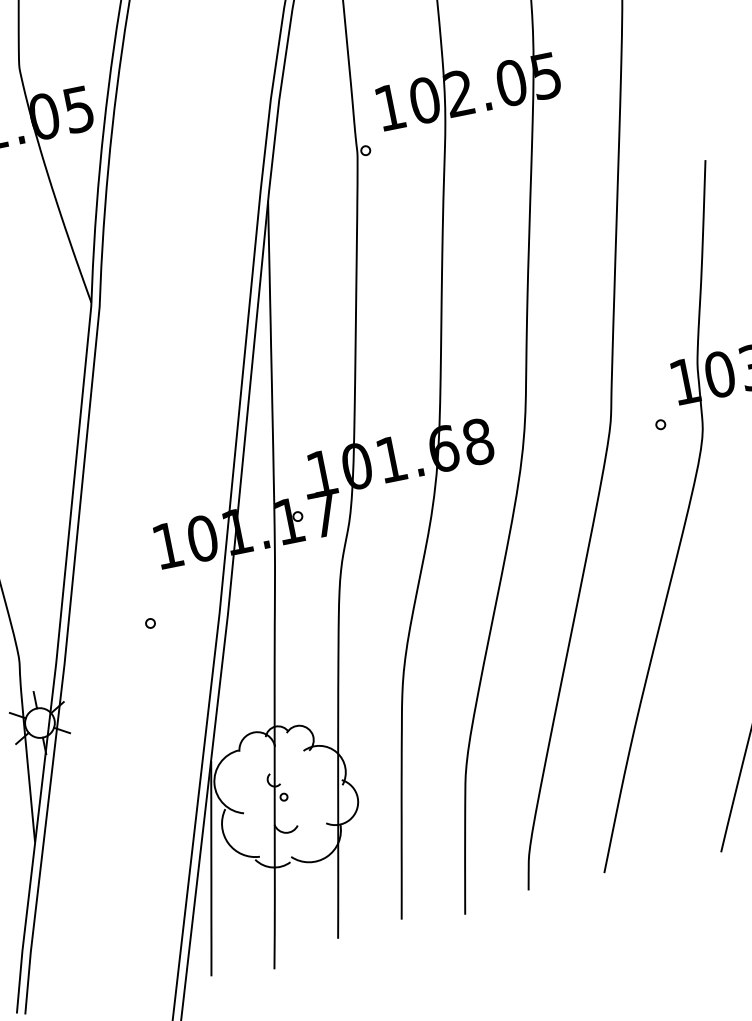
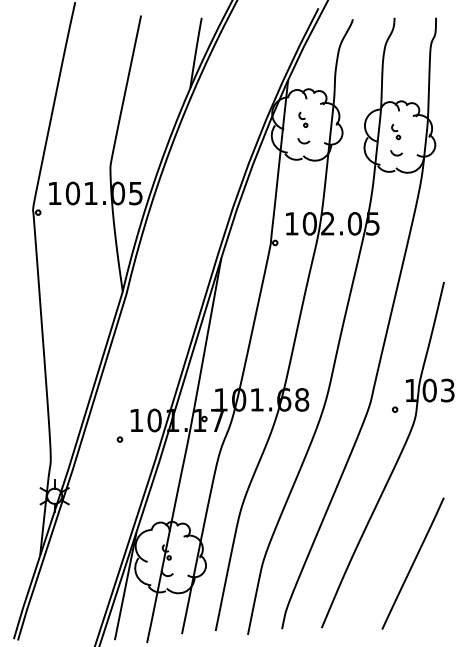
part: (149, 623) -> (119, 439), moved

